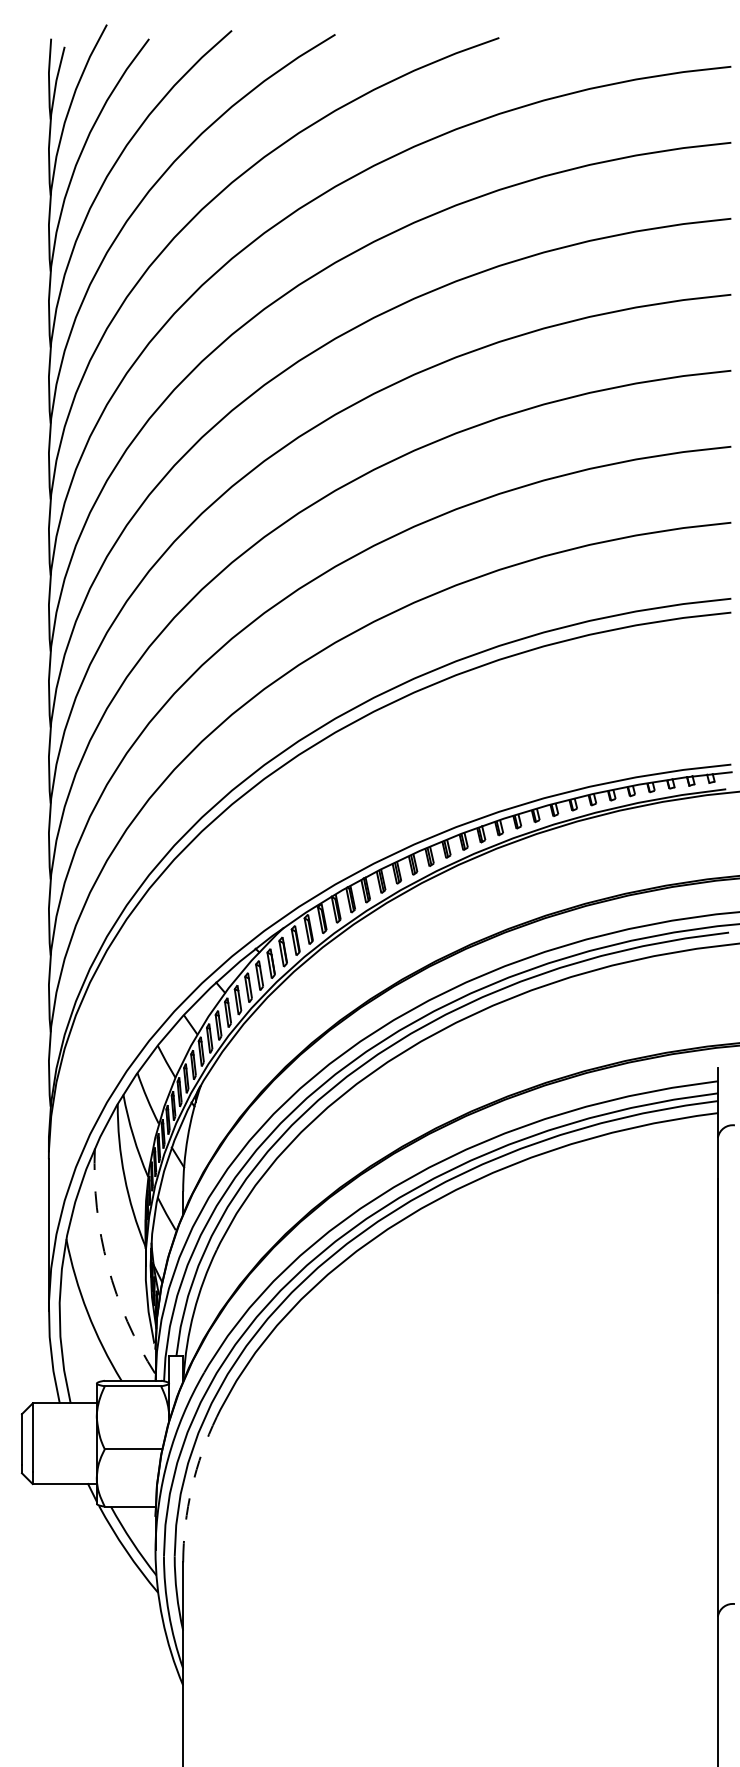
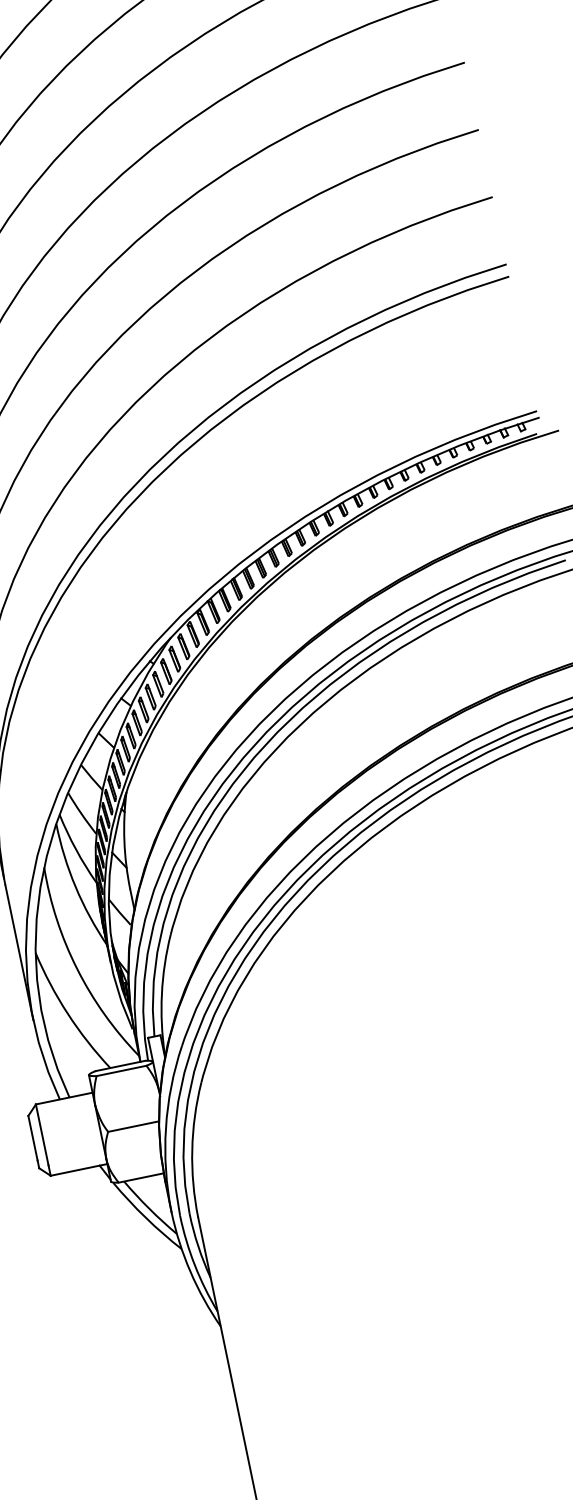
arc: (107, 1265) -> (76, 968), dashed -> solid
arc: (191, 1487) -> (191, 1149), dashed -> solid

